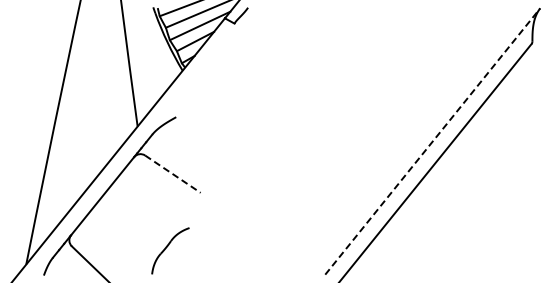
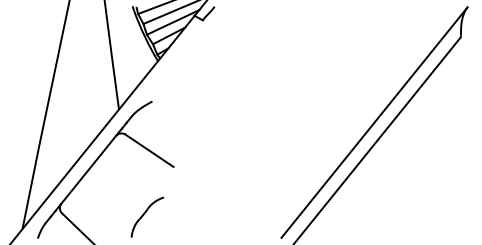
line: (433, 141) -> (375, 122), dashed -> solid
line: (173, 174) -> (150, 151), dashed -> solid

